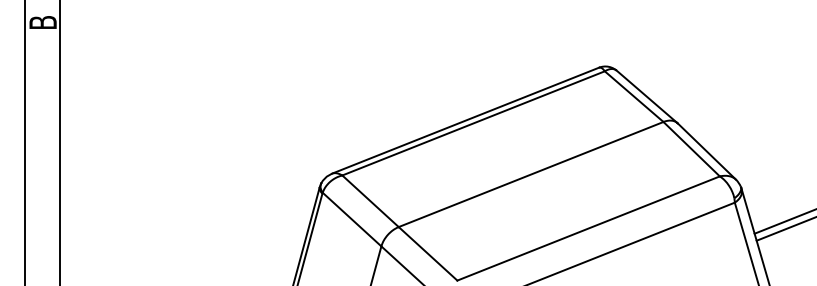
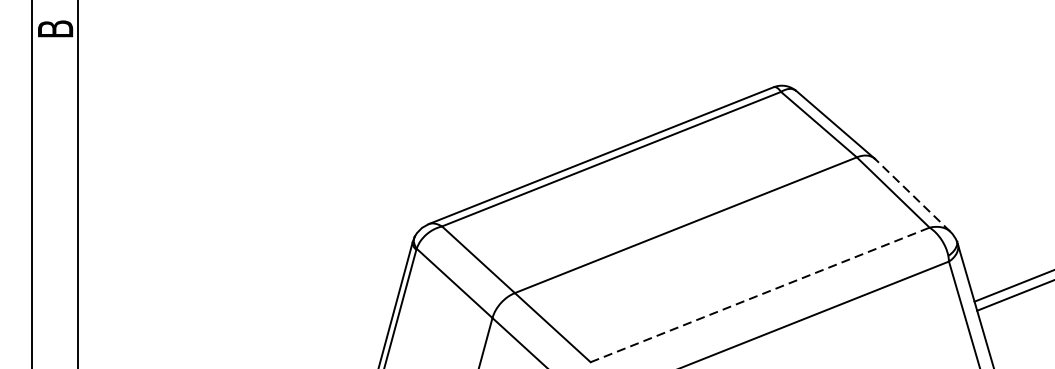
line: (706, 151) -> (912, 195), solid -> dashed
line: (589, 228) -> (761, 294), solid -> dashed

